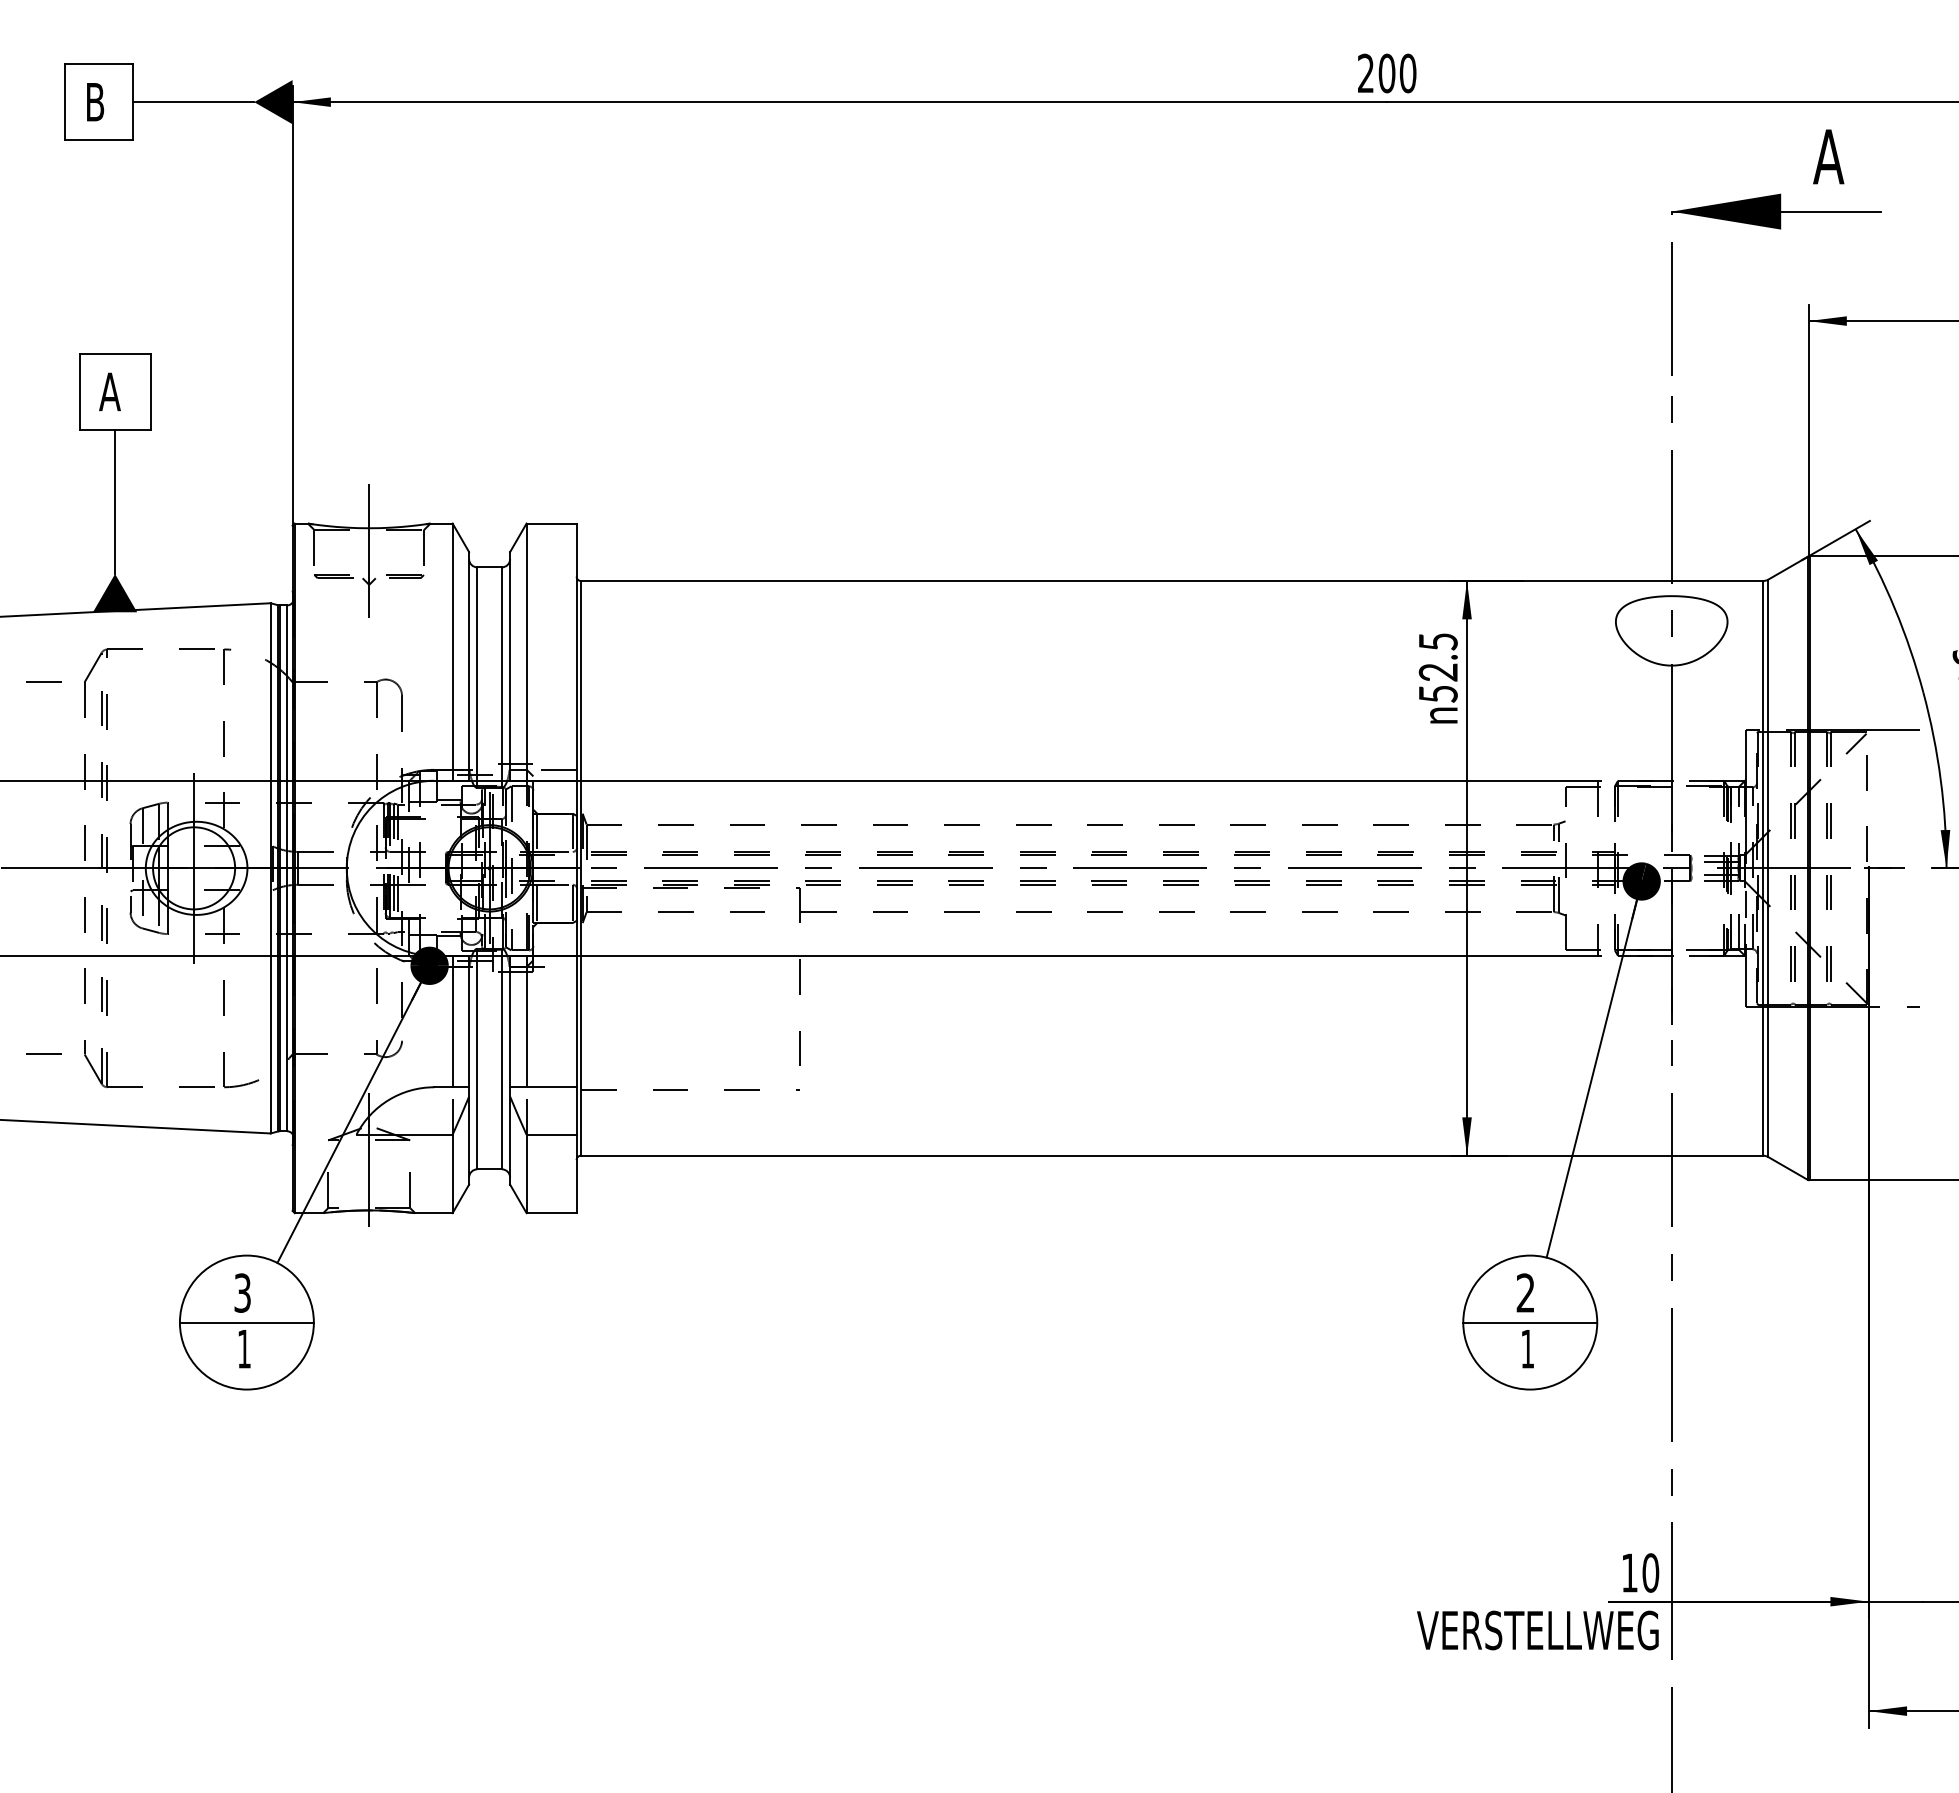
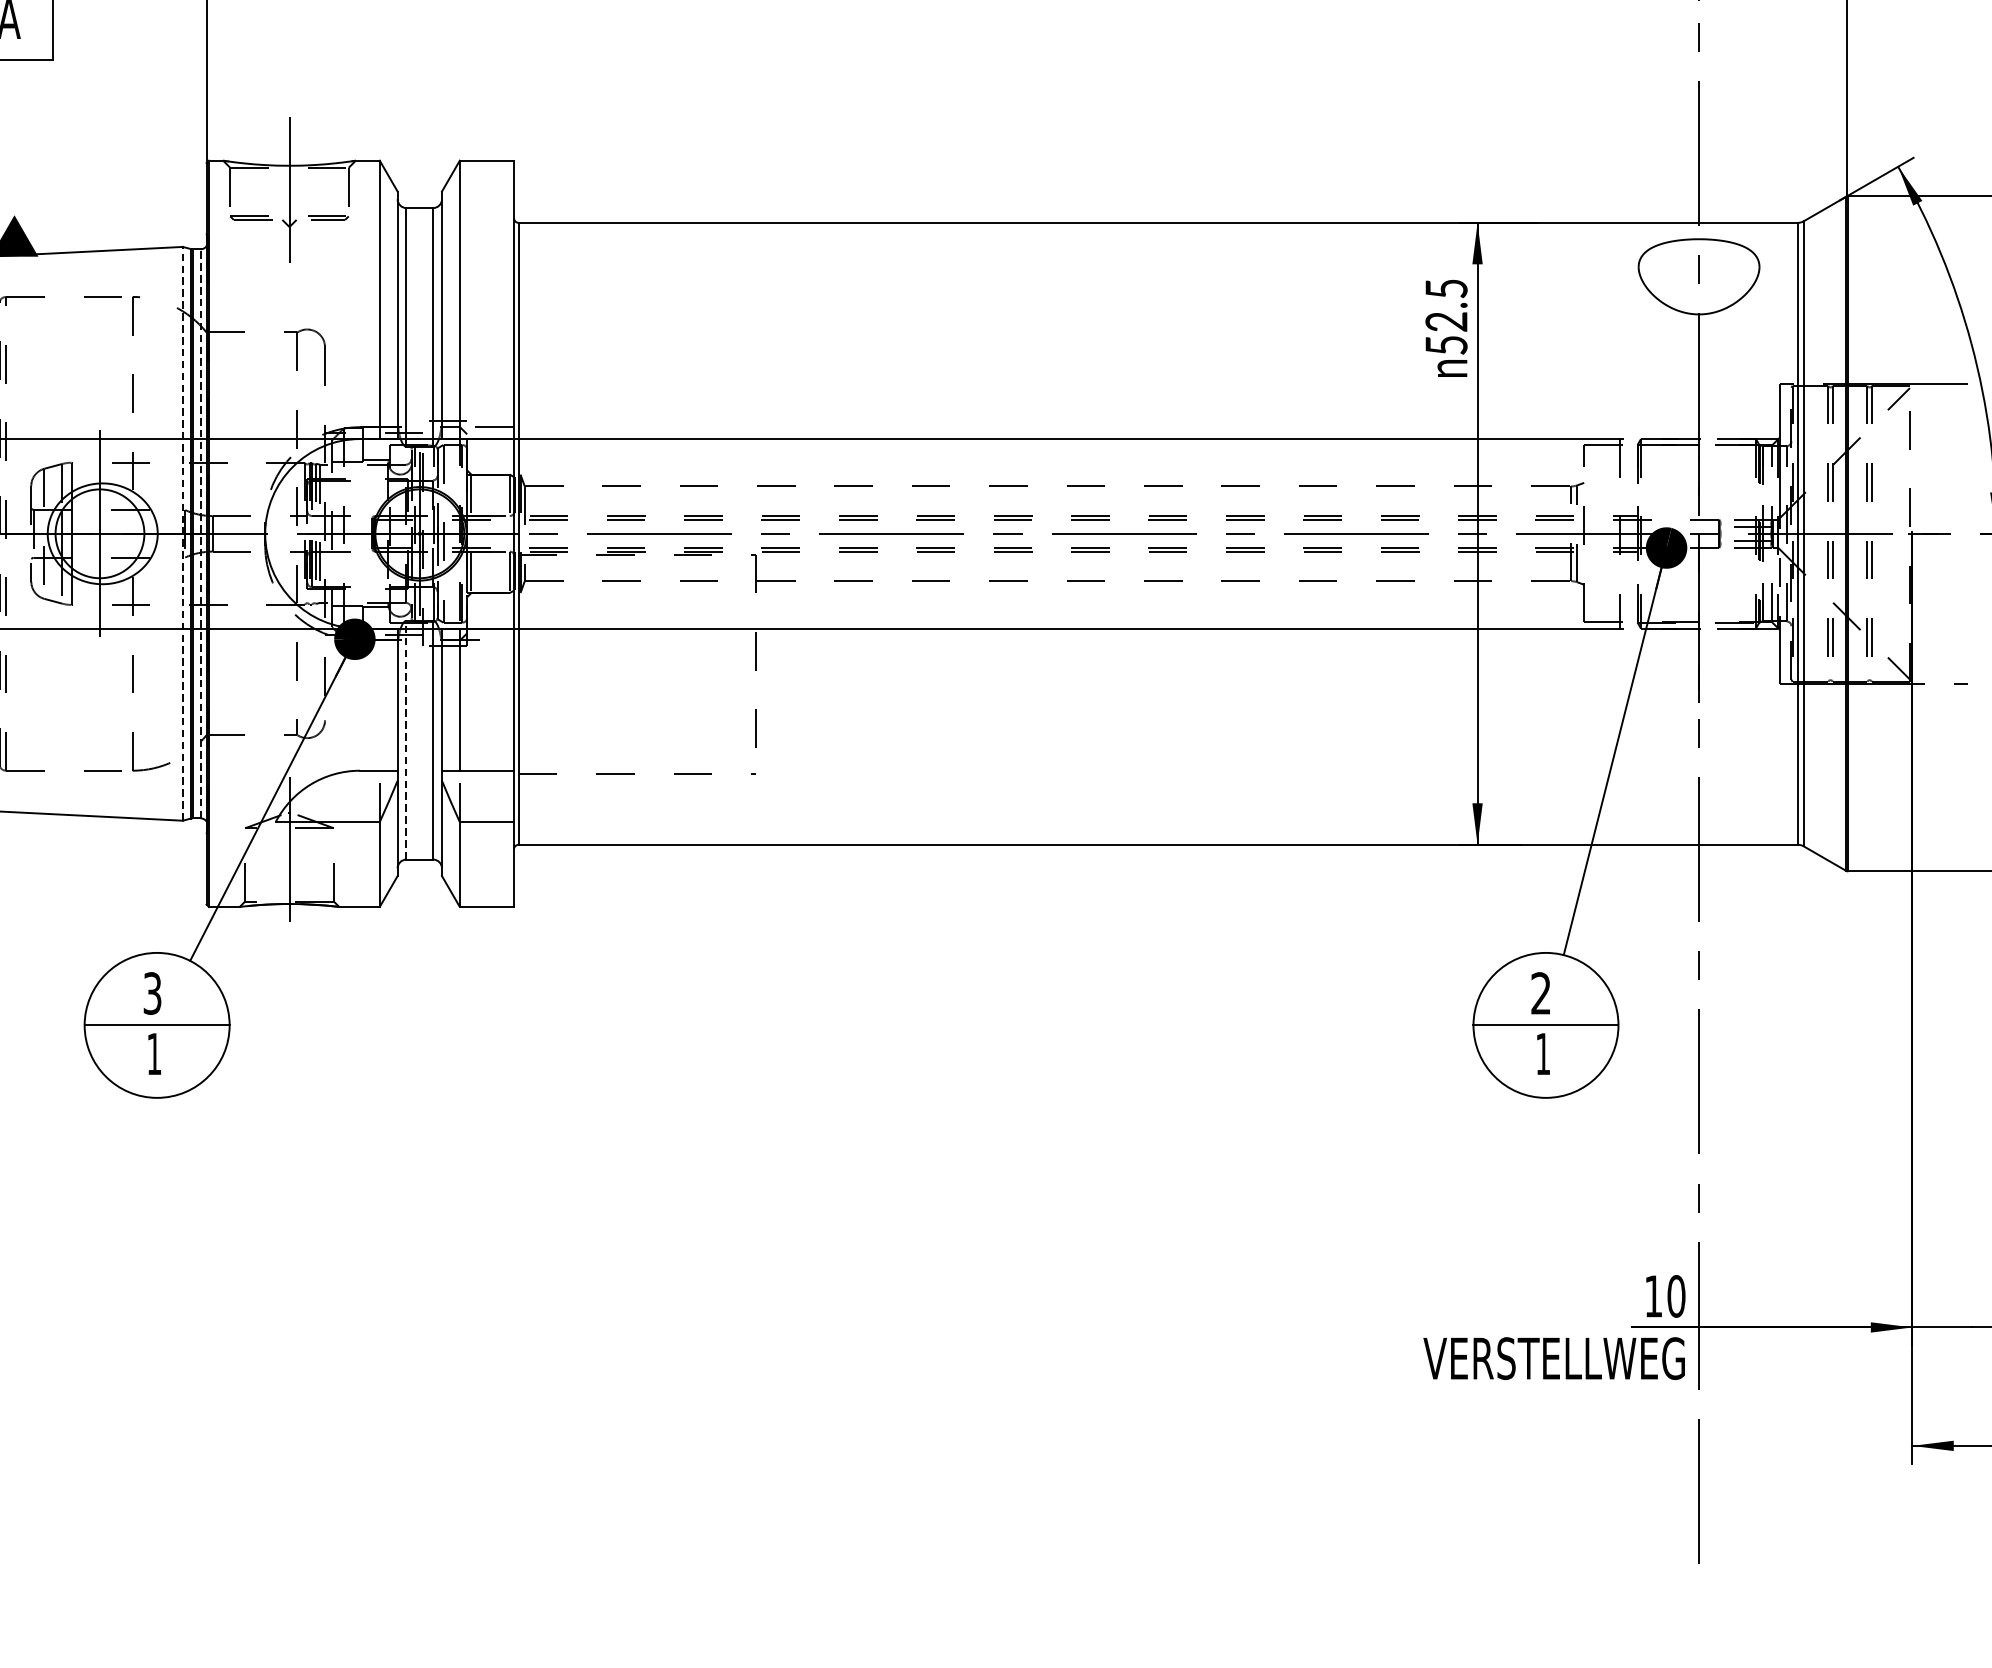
line: (115, 501) -> (14, 136), removed
line: (270, 867) -> (182, 532), solid -> dashed
line: (287, 868) -> (201, 533), solid -> dashed
line: (452, 1021) -> (379, 699), removed
line: (477, 1058) -> (406, 739), solid -> dashed

